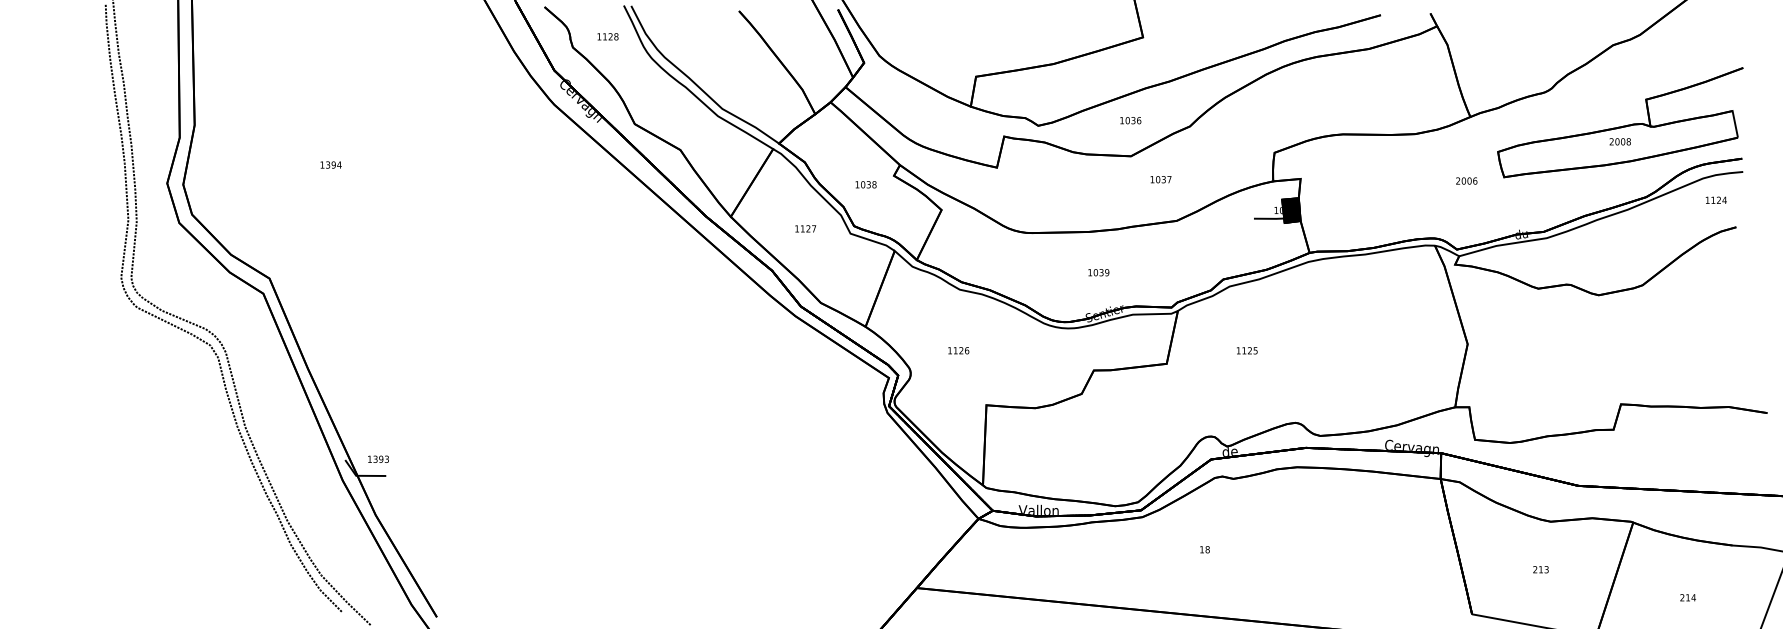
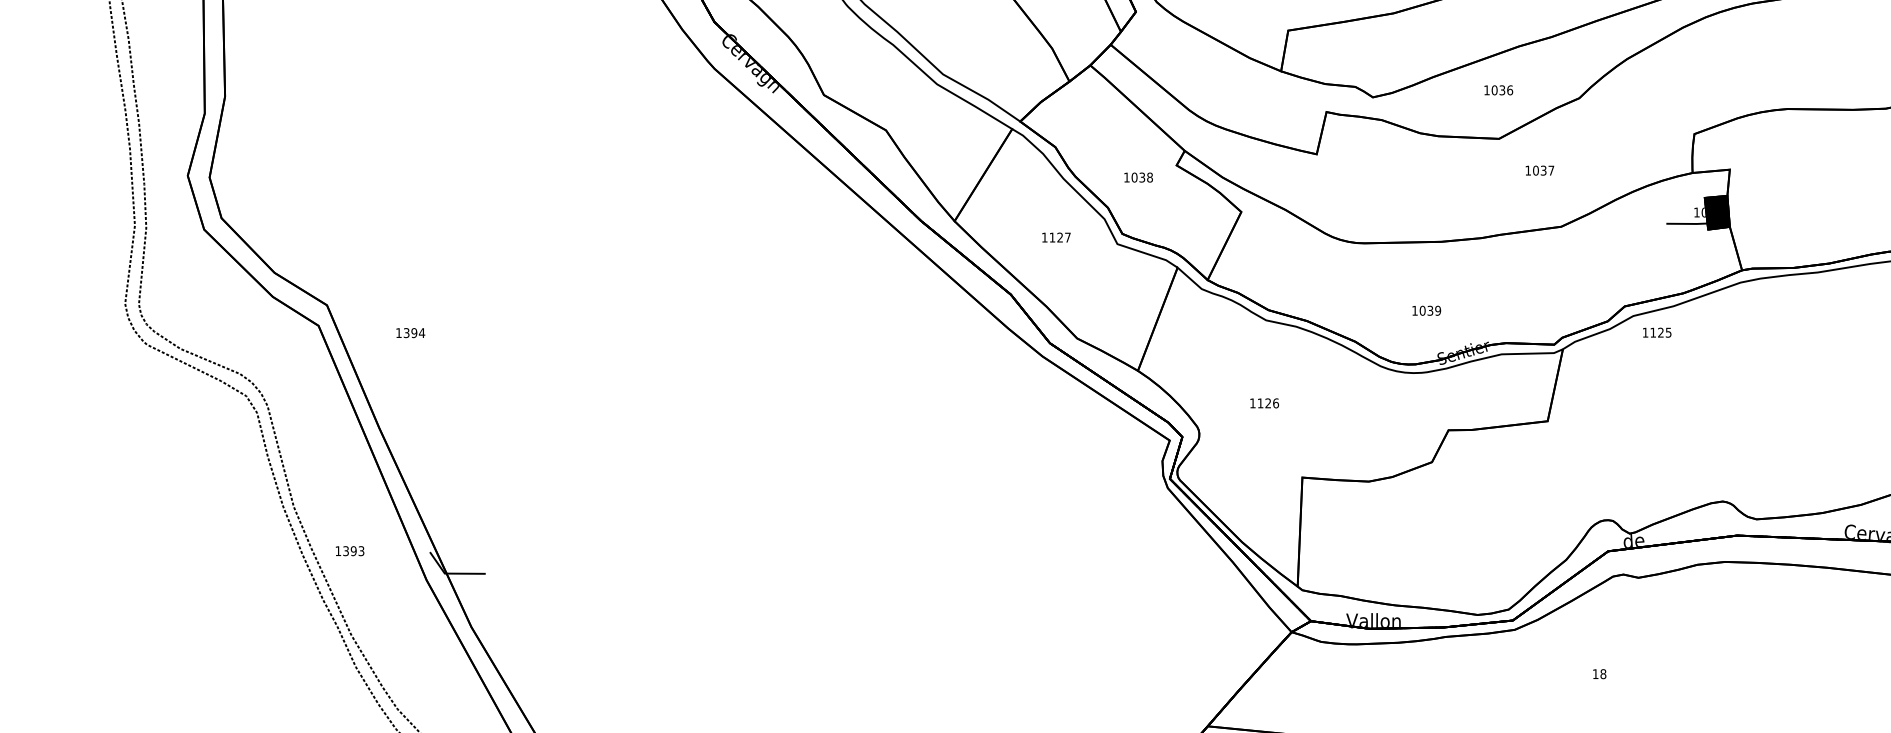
text: (330, 164) -> (409, 332), moved
text: (1098, 272) -> (1426, 310), moved
text: (1247, 350) -> (1657, 332), moved
text: (378, 458) -> (350, 550), moved

